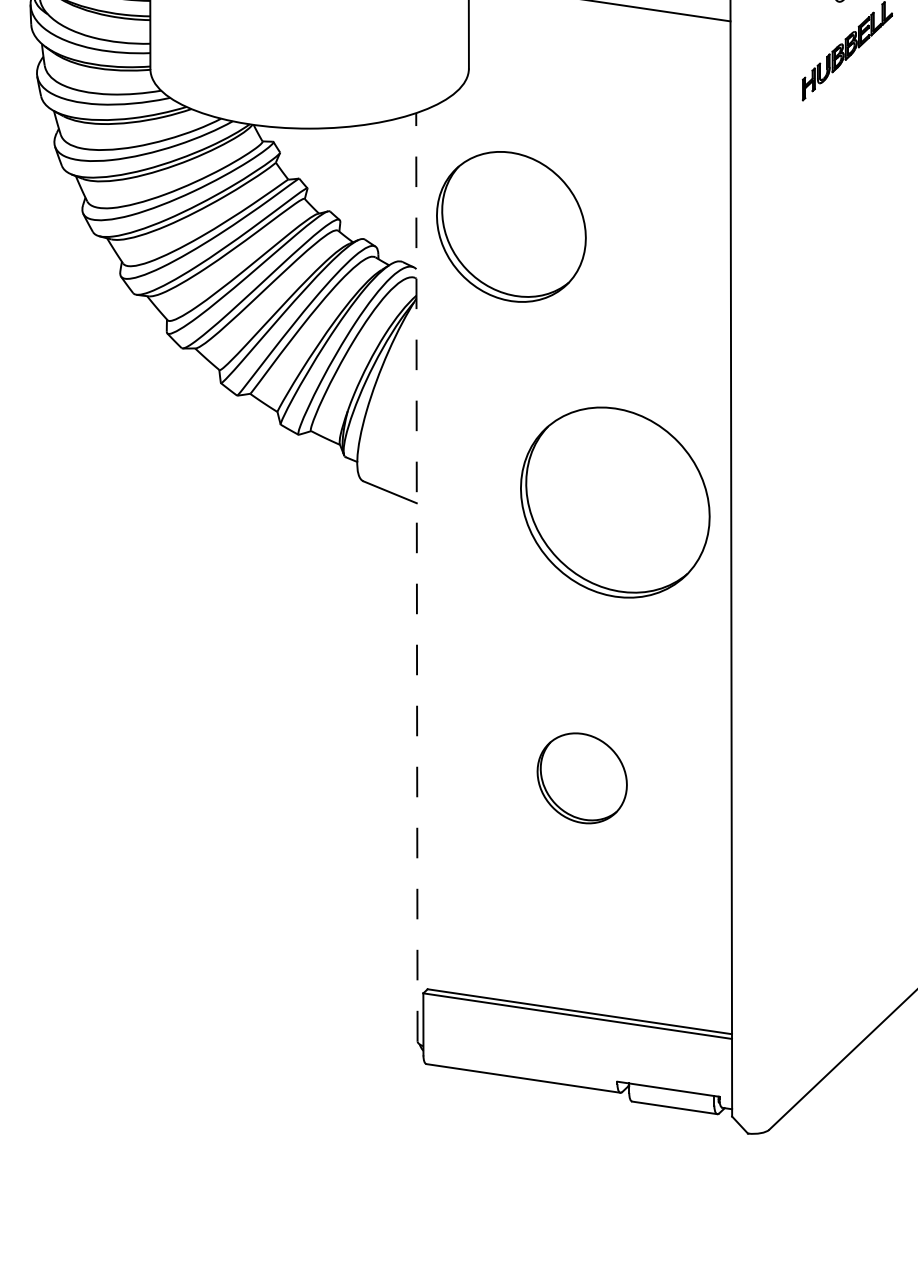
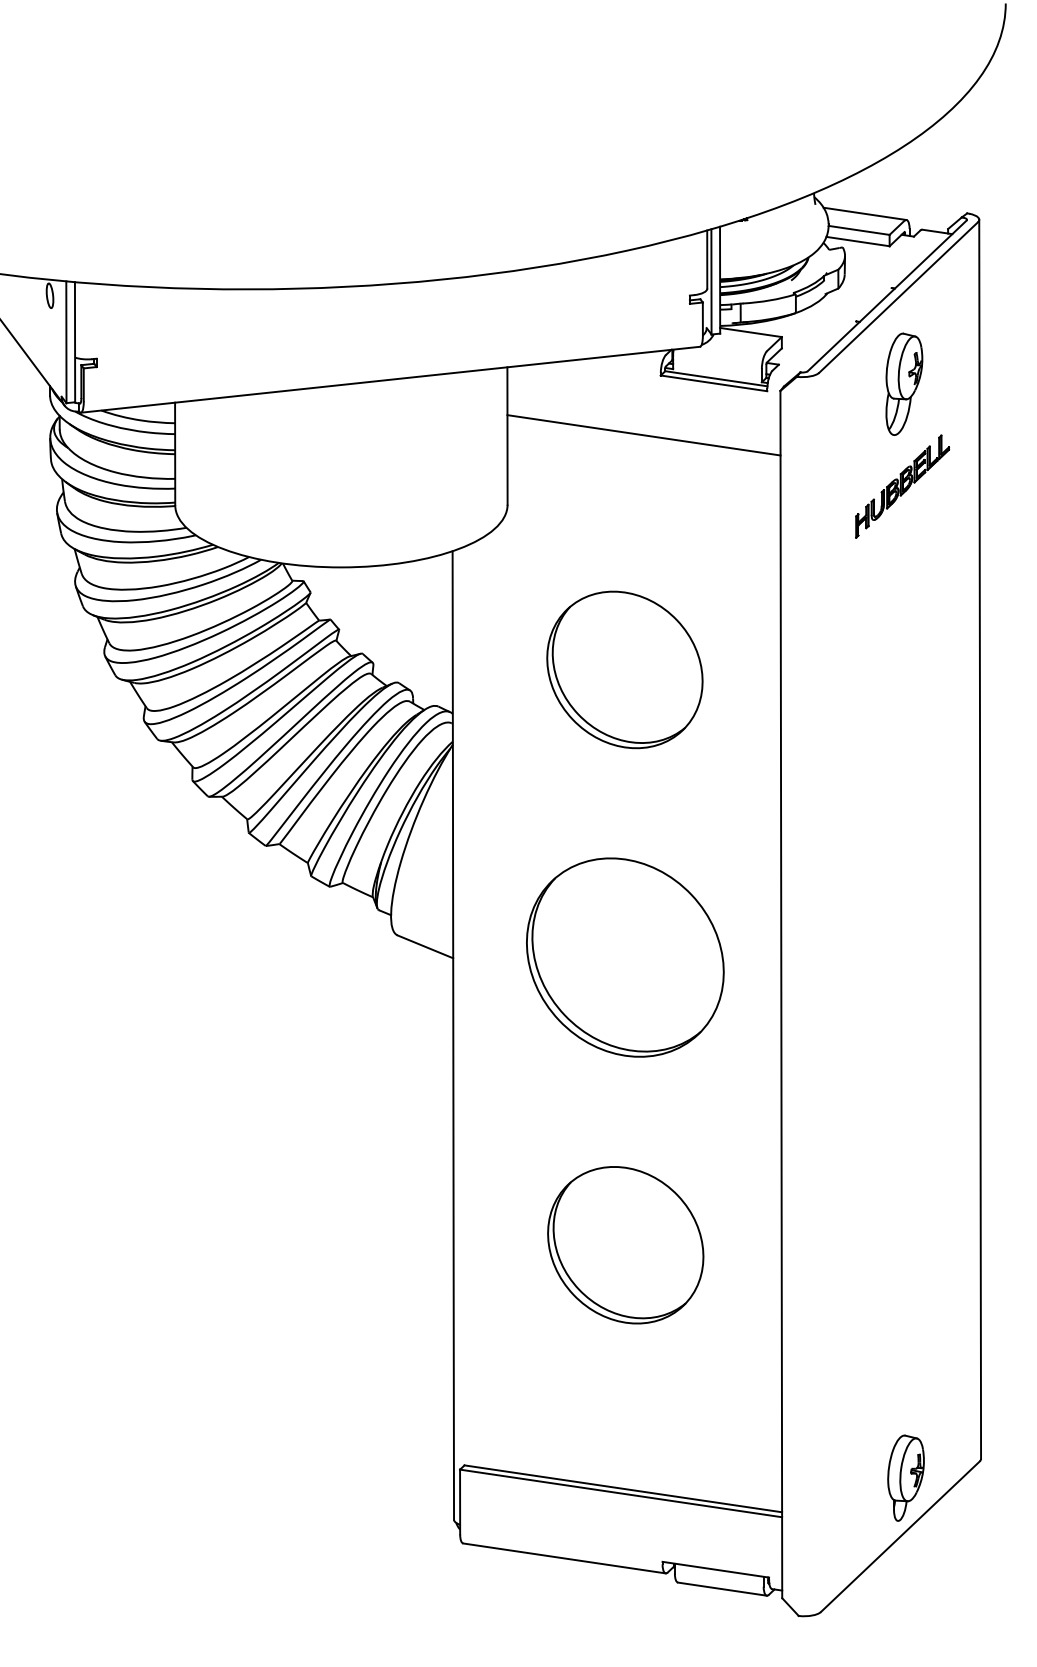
part: (511, 226) -> (624, 669), moved
part: (615, 502) -> (625, 957), moved
line: (417, 576) -> (453, 1034), dashed -> solid
part: (581, 778) -> (625, 1245), size x1.67
part: (850, 1000) -> (905, 1477), added

